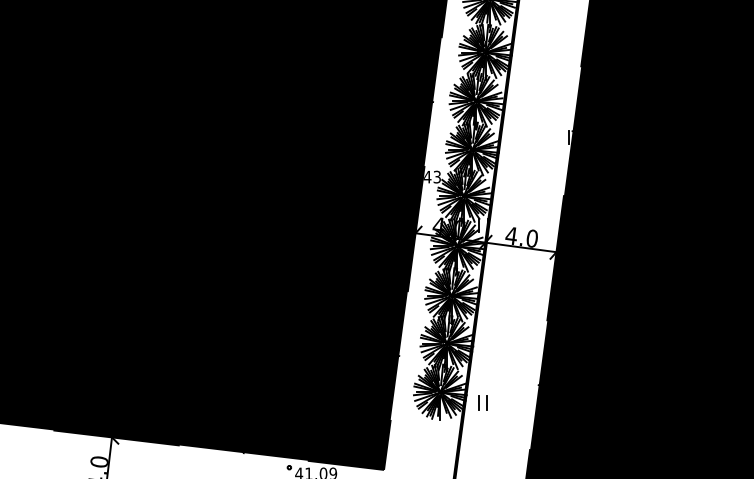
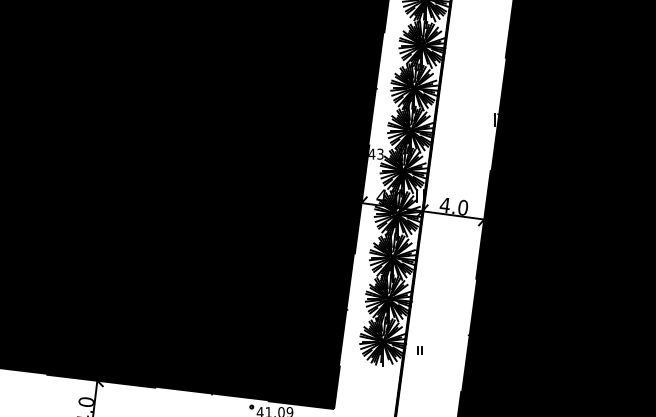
part: (482, 402) -> (419, 350), size x0.6

